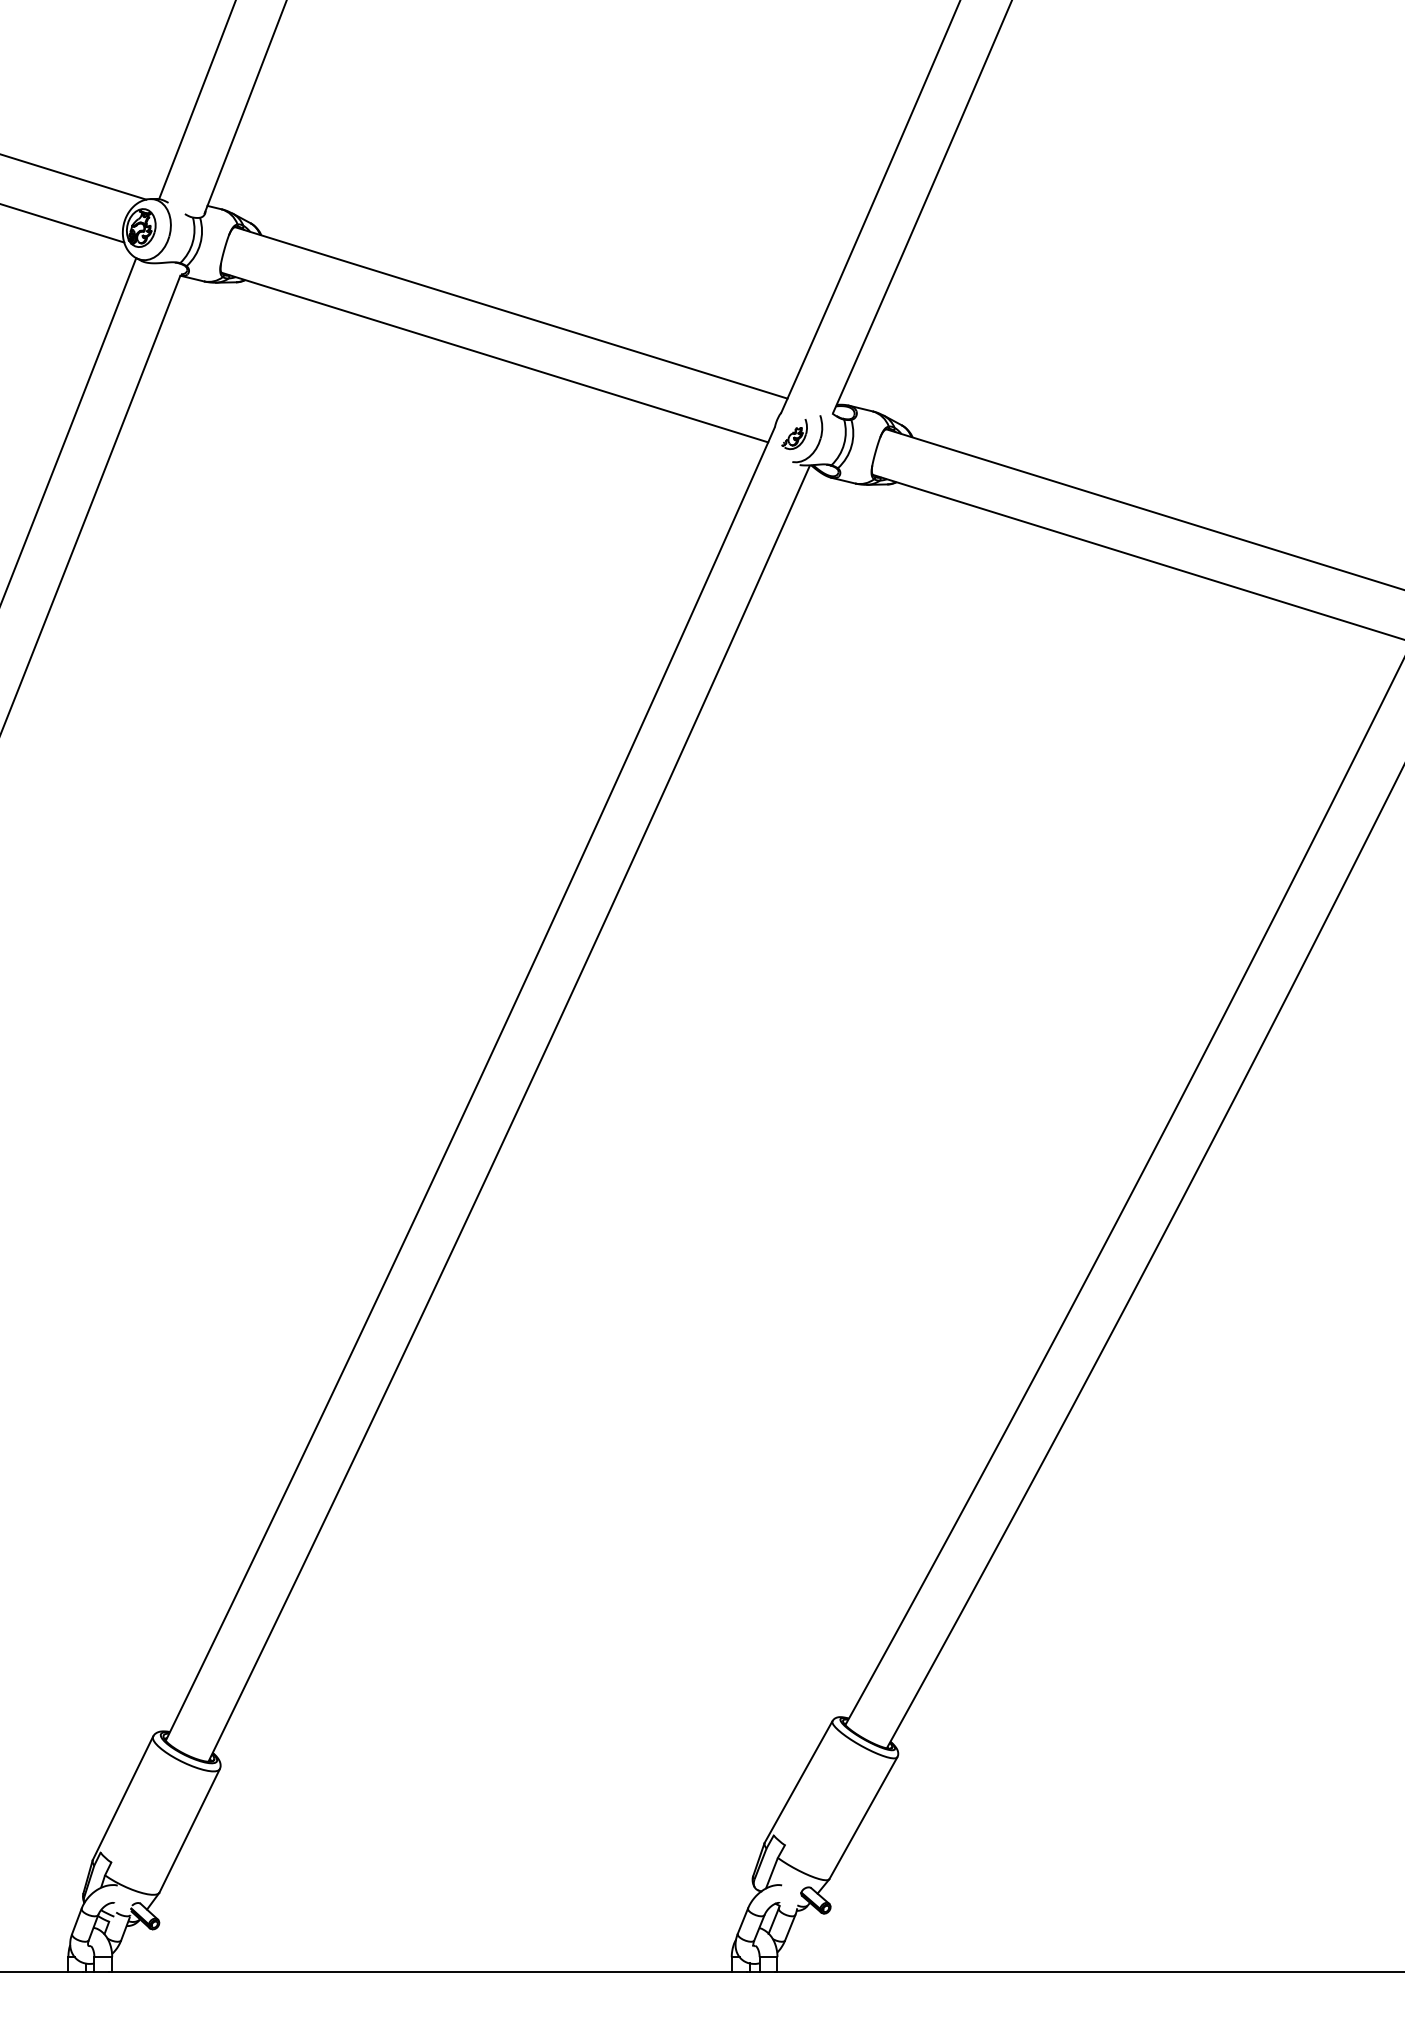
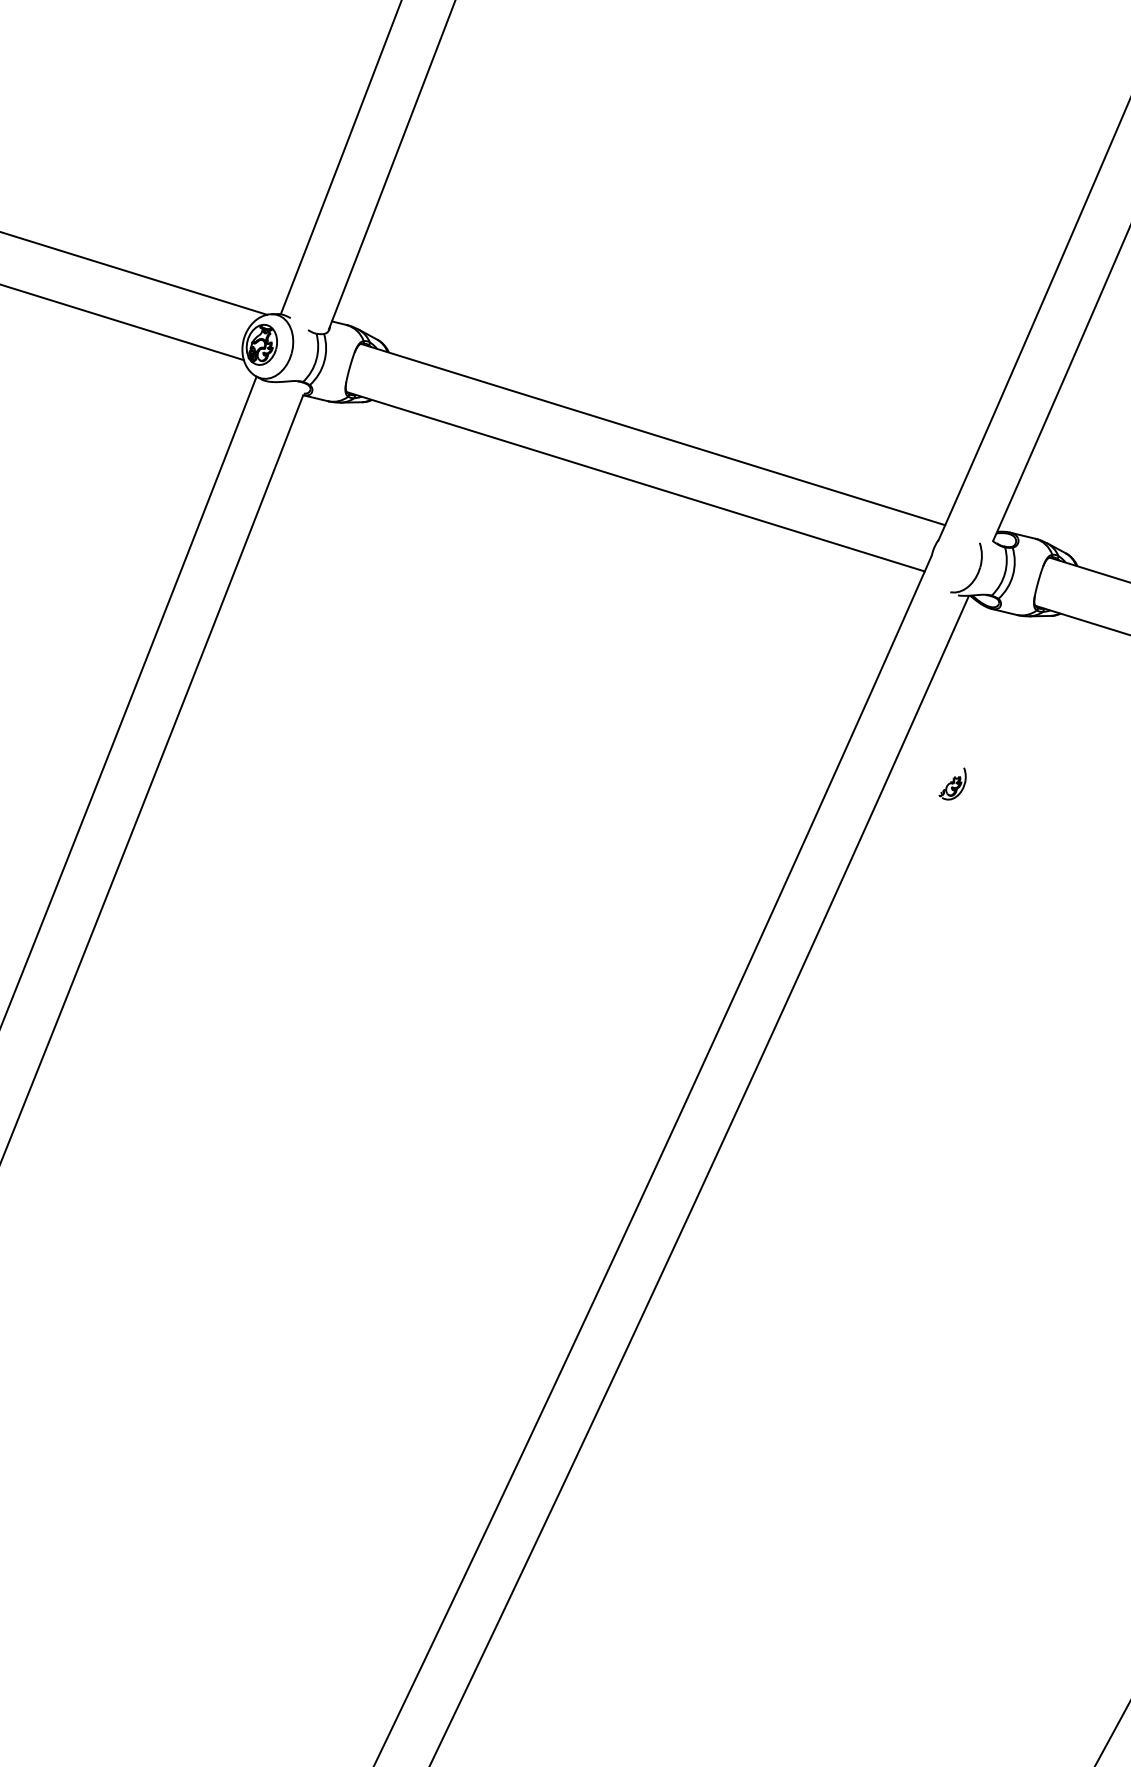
part: (794, 434) -> (952, 784), moved

